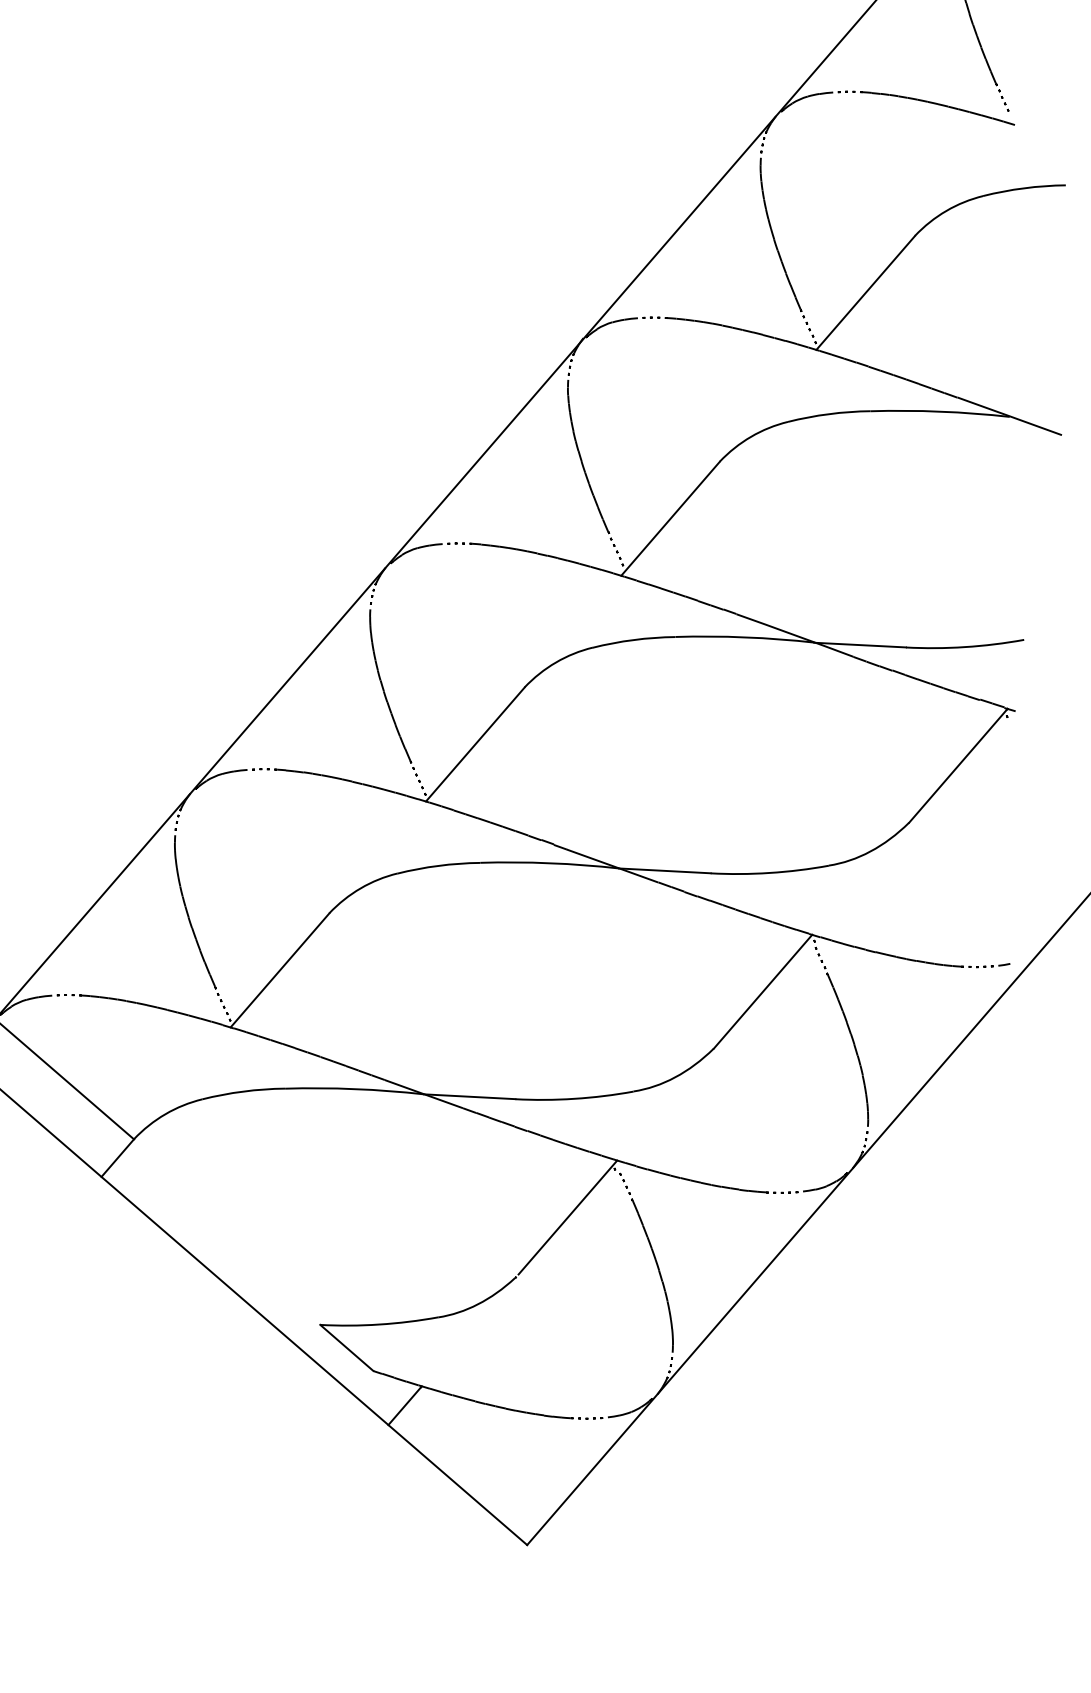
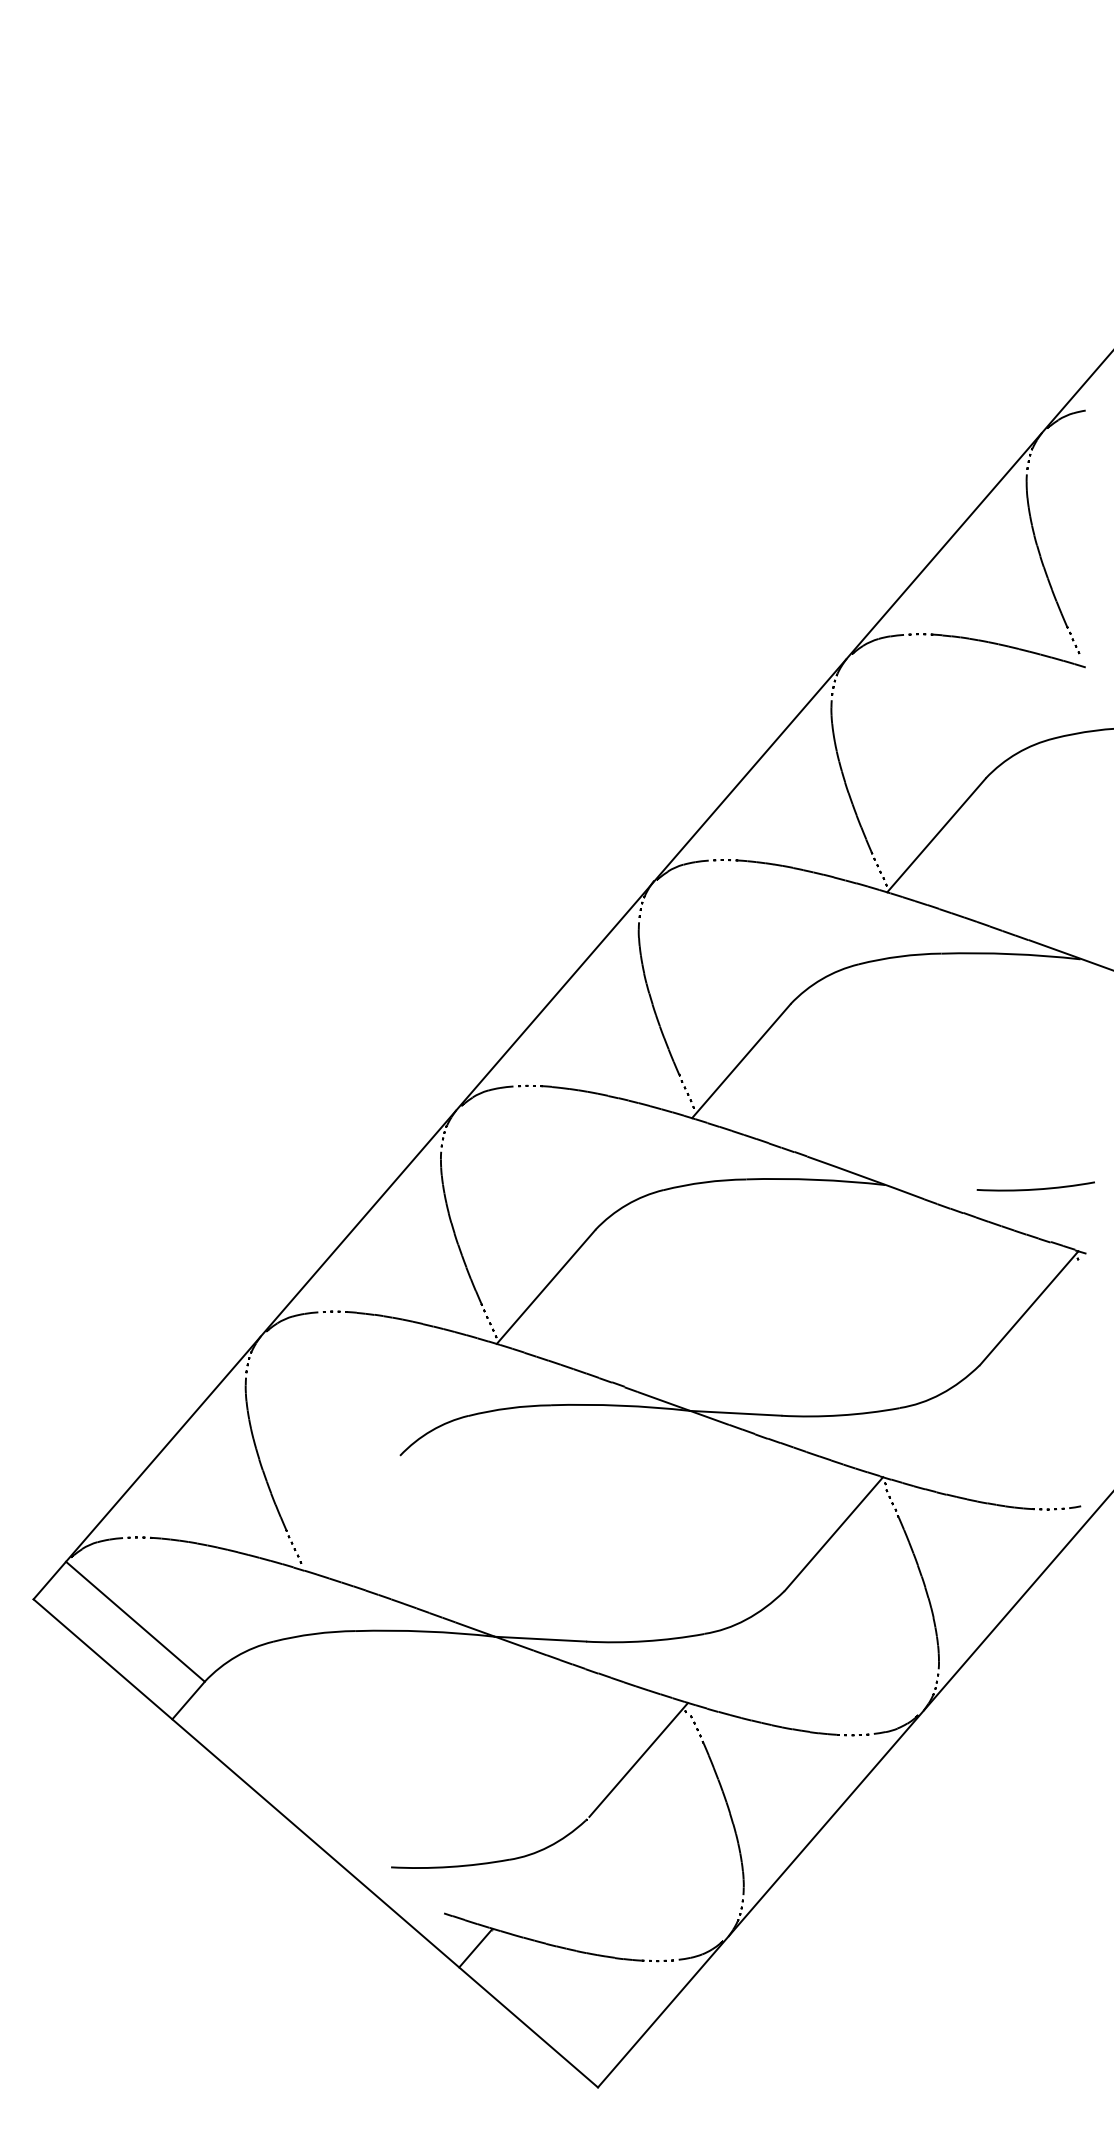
line: (859, 645) -> (930, 1187), removed
line: (279, 970) -> (350, 1512), removed
line: (346, 1348) -> (417, 1890), removed

